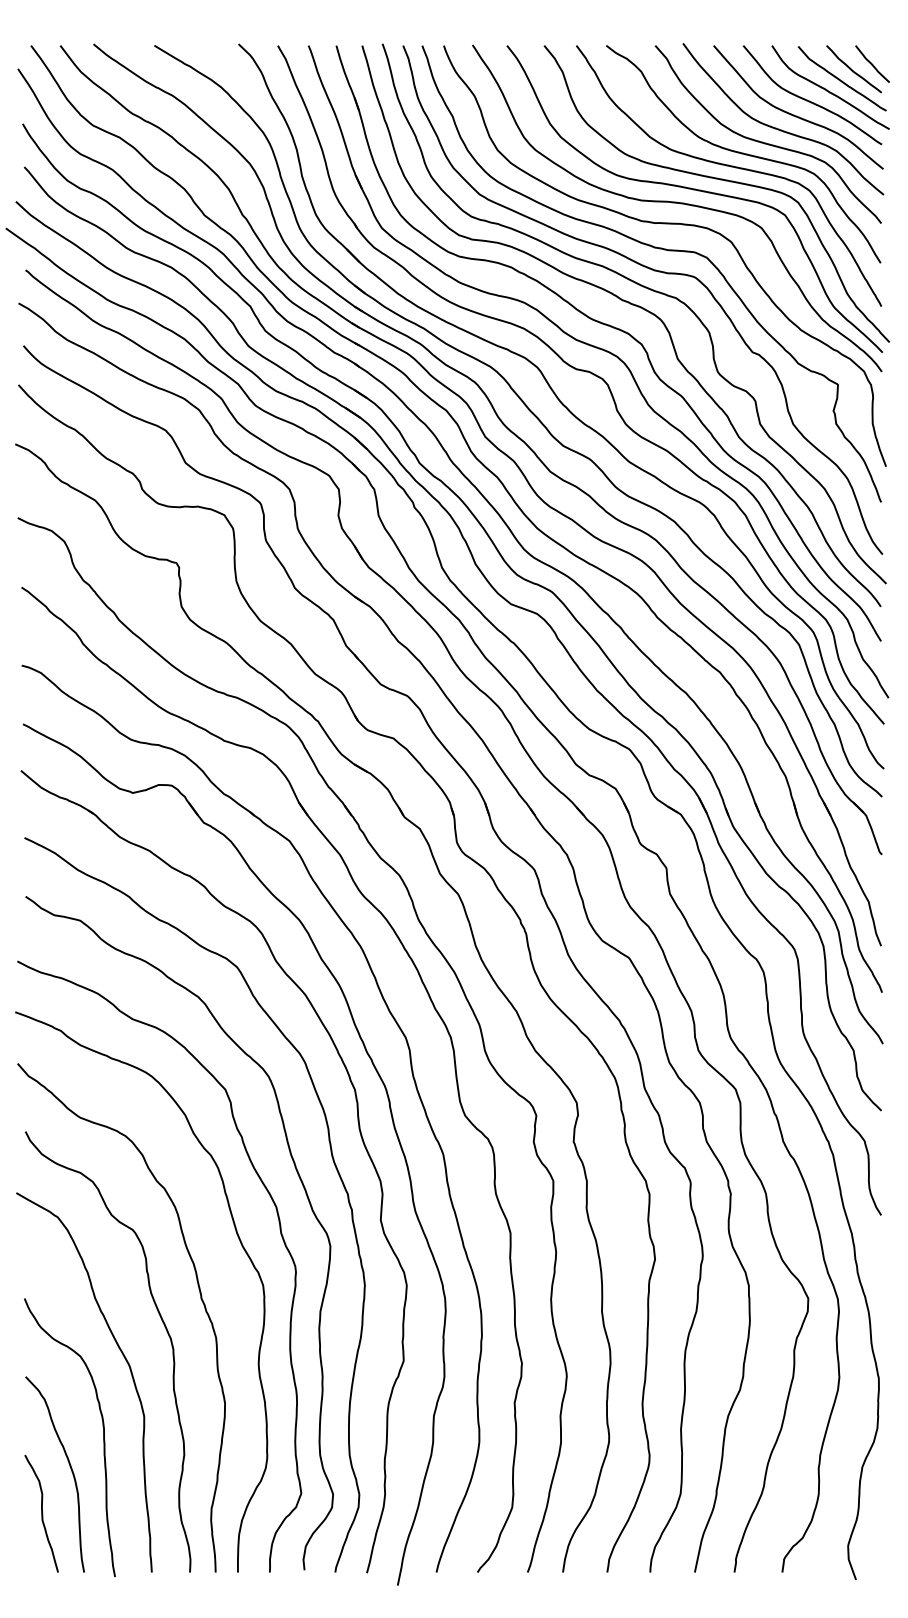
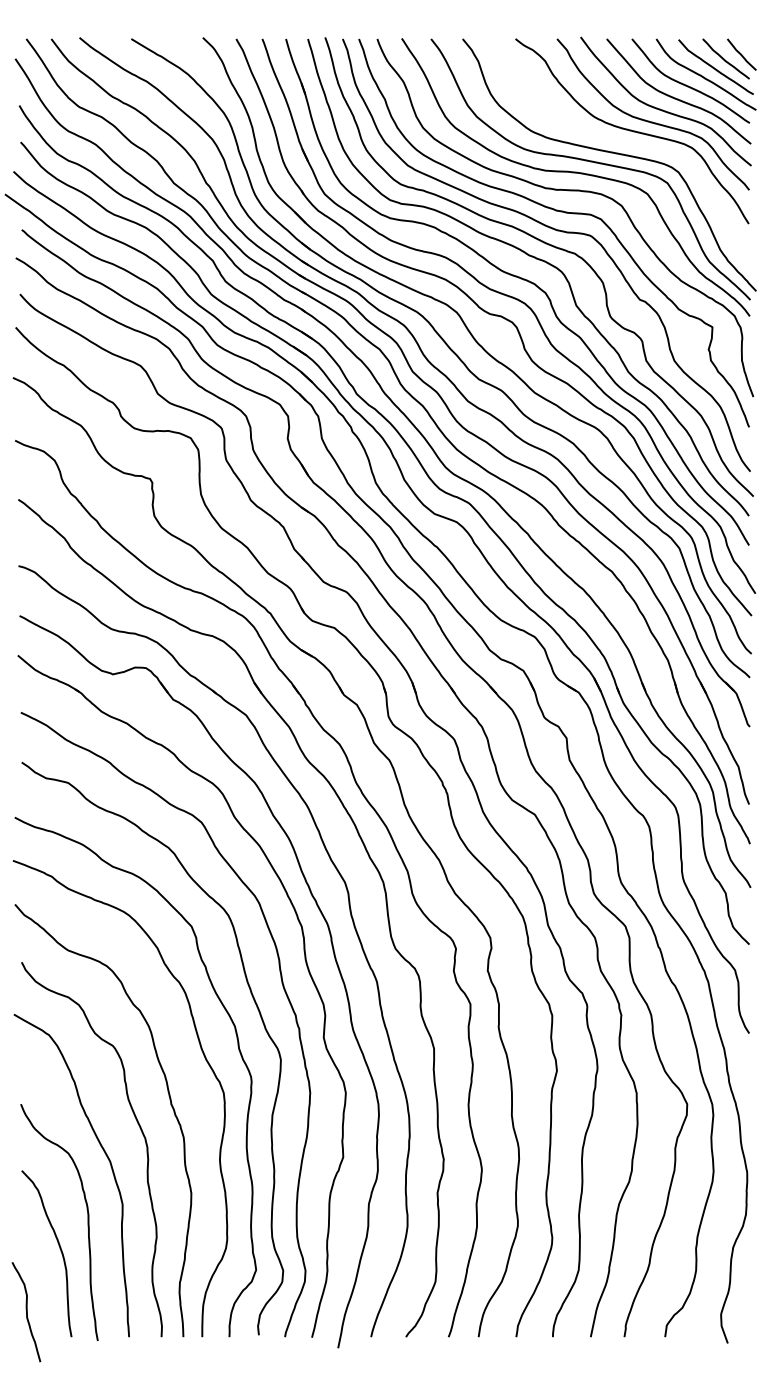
curve: (729, 167) -> (620, 142), removed
curve: (41, 1514) -> (26, 1312), moved

